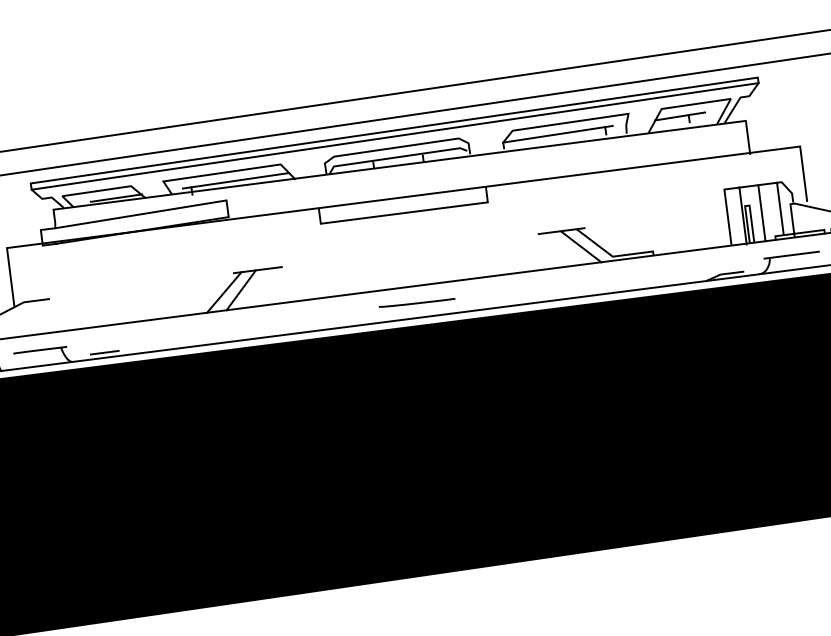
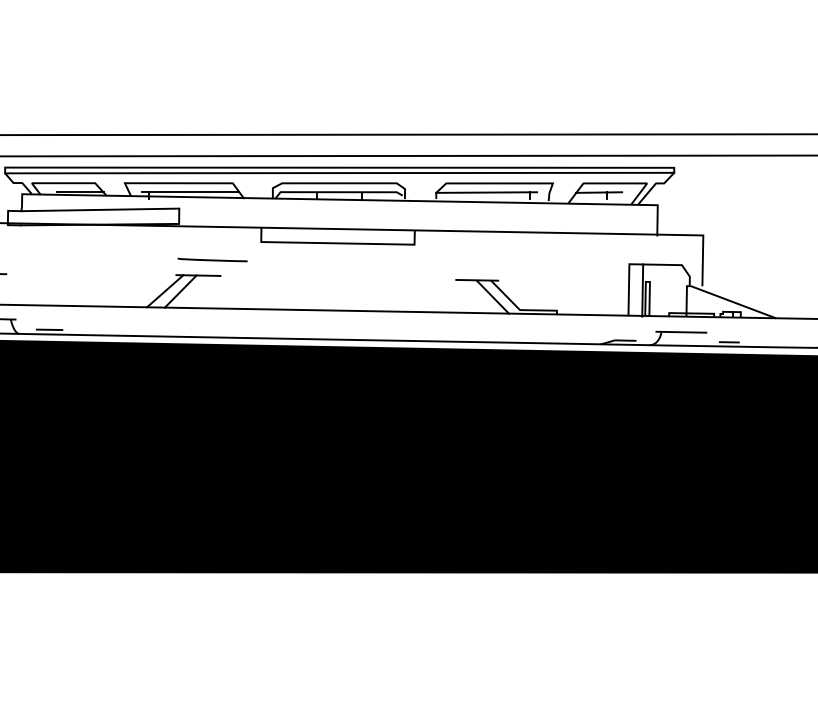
line: (779, 208) -> (676, 288), removed
line: (761, 213) -> (659, 290), removed
line: (416, 302) -> (212, 259), moved

